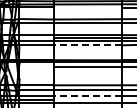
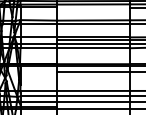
line: (87, 45) -> (93, 48), dashed -> solid
line: (87, 95) -> (93, 101), dashed -> solid

